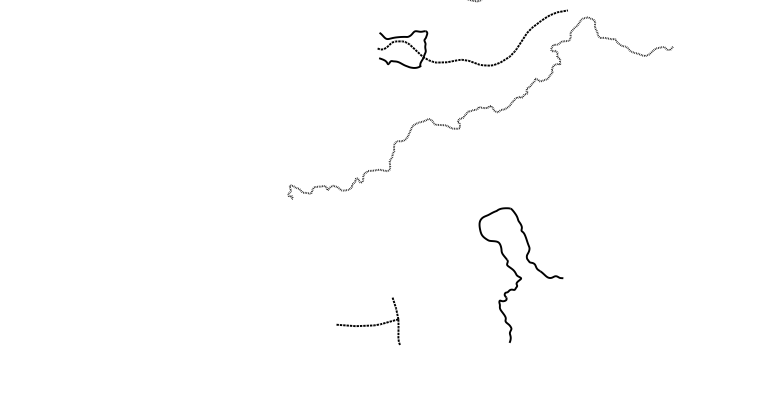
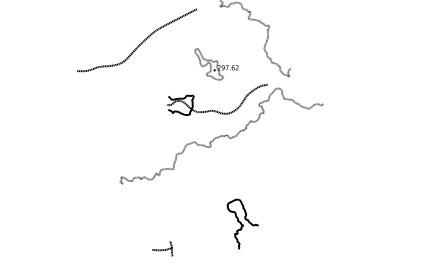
part: (519, 275) -> (242, 224), size x0.7
part: (368, 320) -> (162, 248), size x0.6

